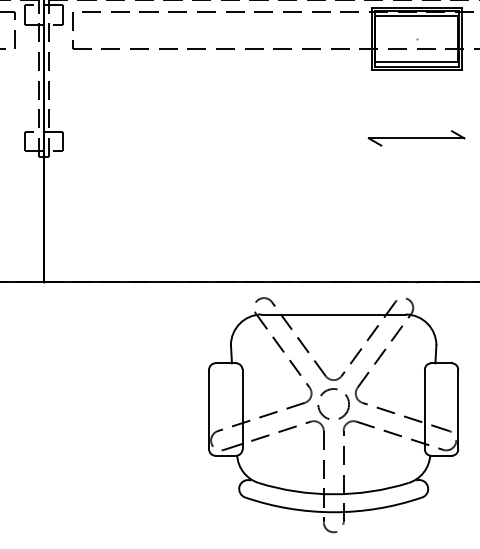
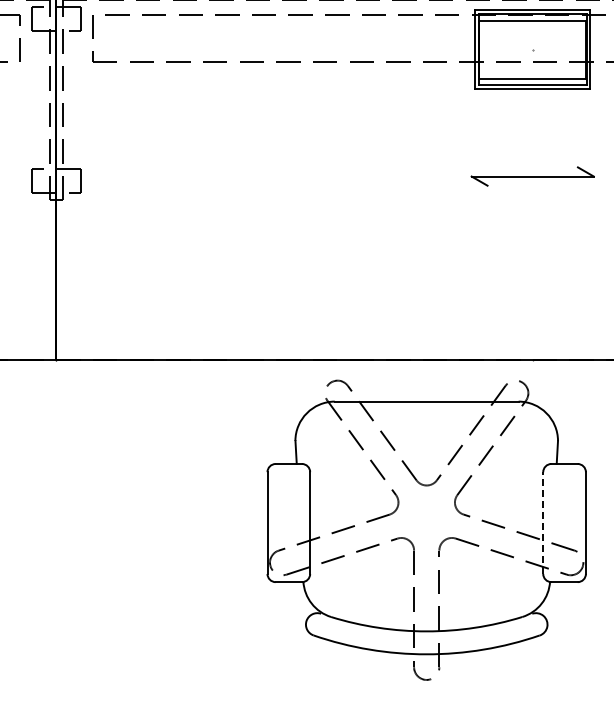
circle: (333, 403) -> (426, 515), removed
line: (425, 409) -> (543, 523), solid -> dashed

